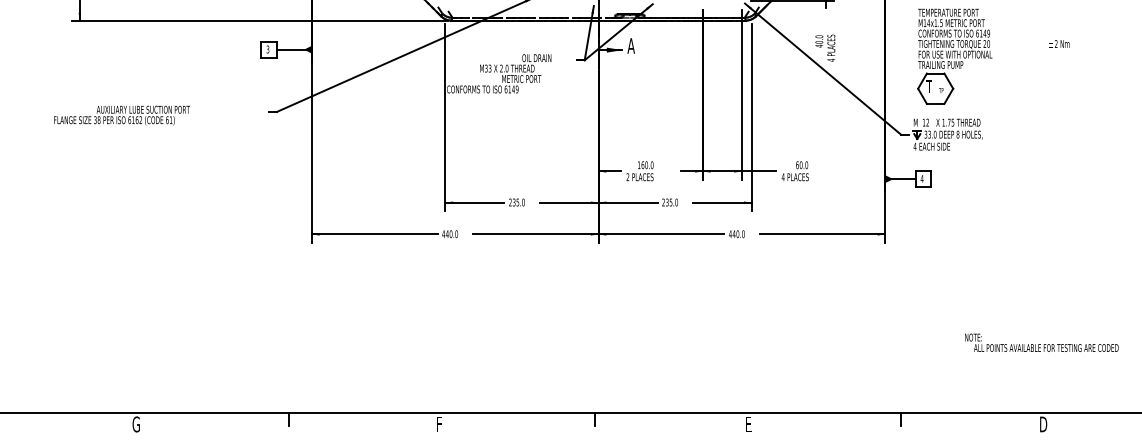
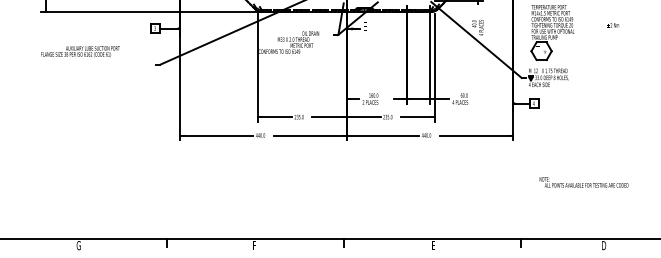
text: (631, 45) -> (365, 26), A -> E
text: (121, 115) -> (80, 51), moved
text: (1040, 343) -> (583, 182), moved

